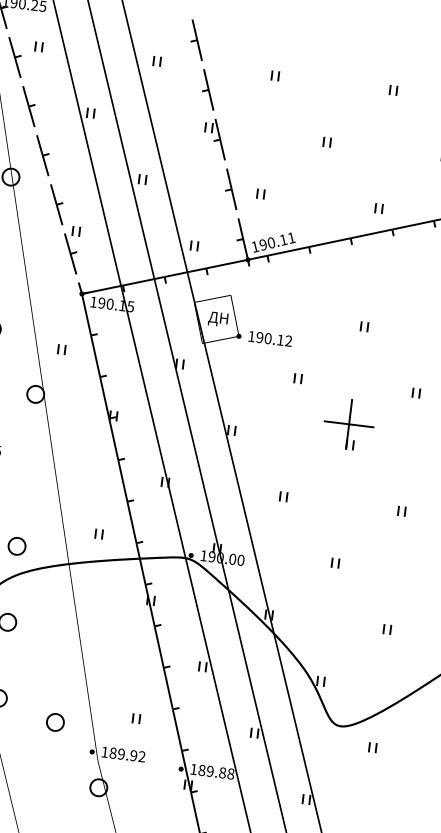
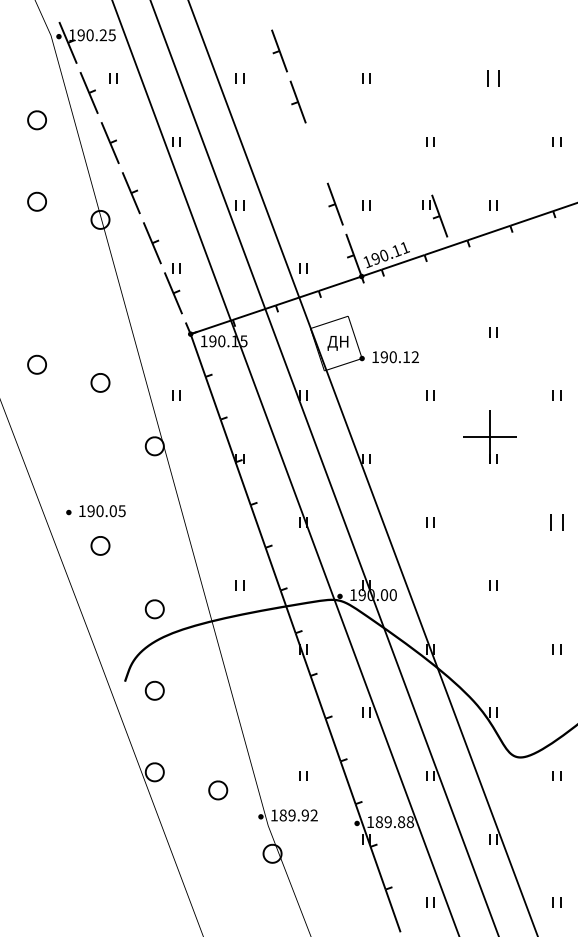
part: (393, 90) -> (493, 78), size x1.6
part: (216, 138) -> (435, 215), moved
part: (401, 511) -> (556, 522), size x1.6

